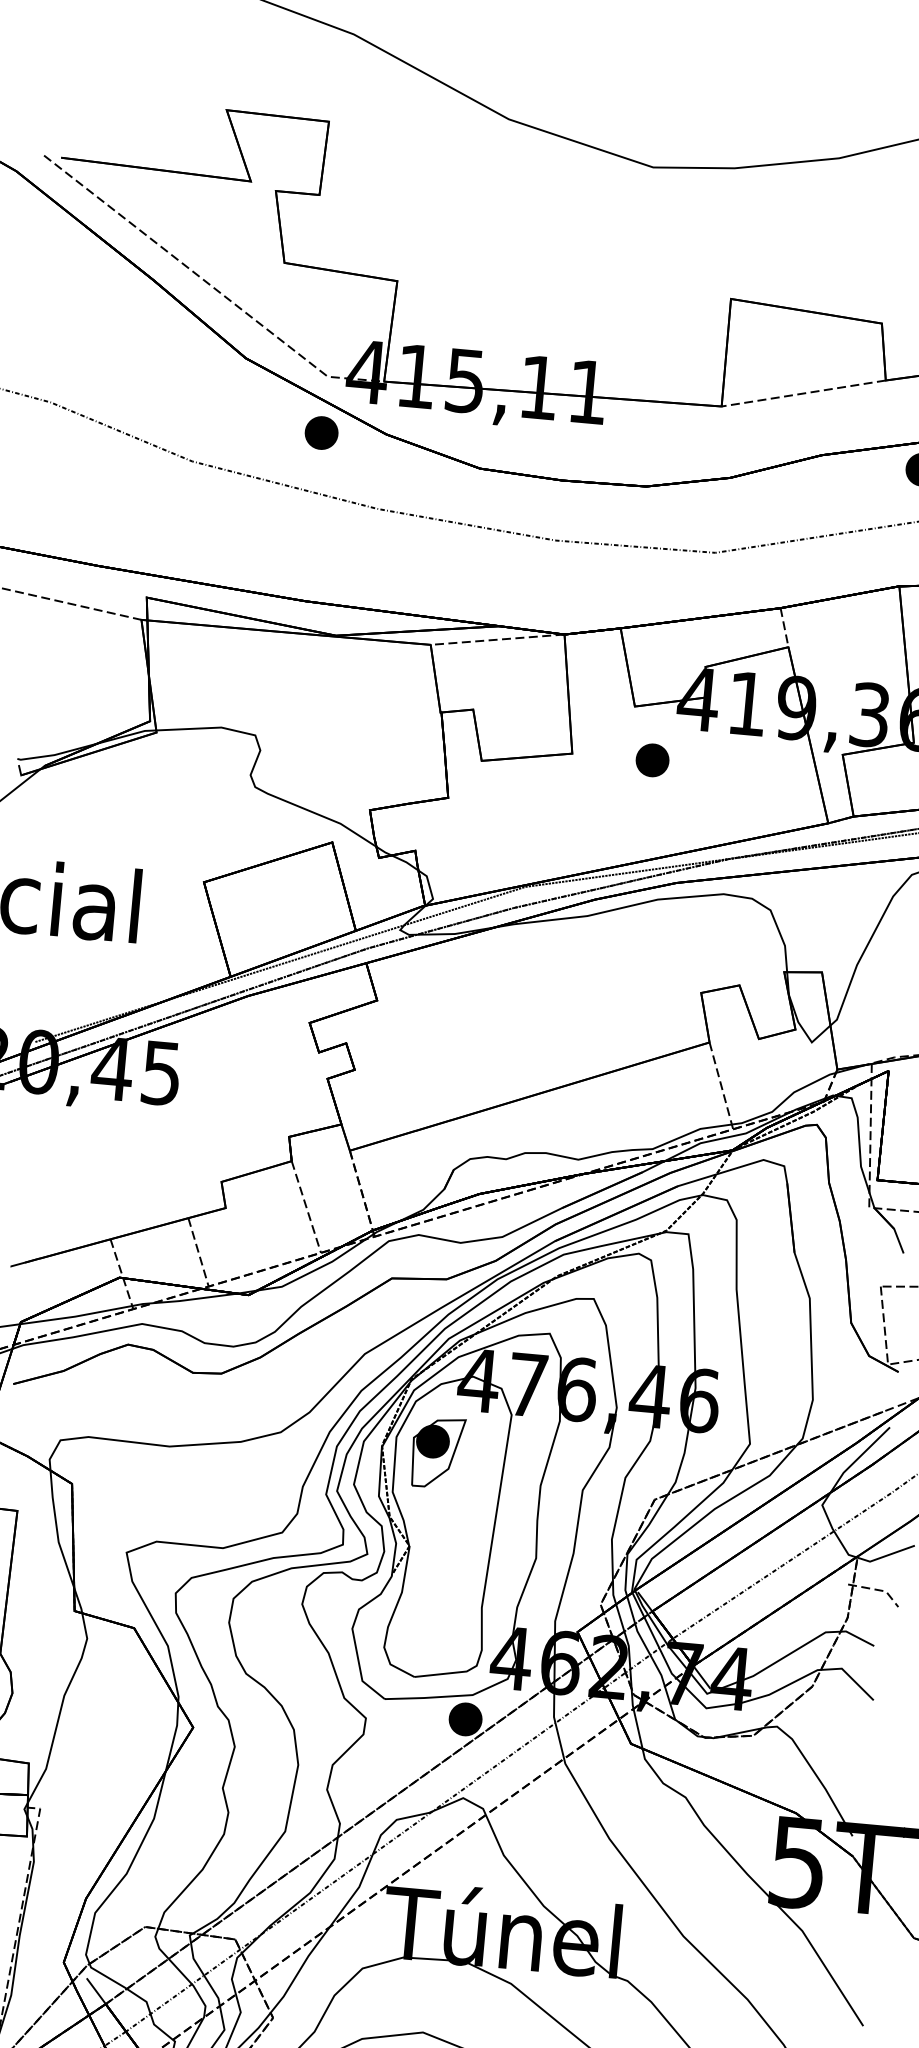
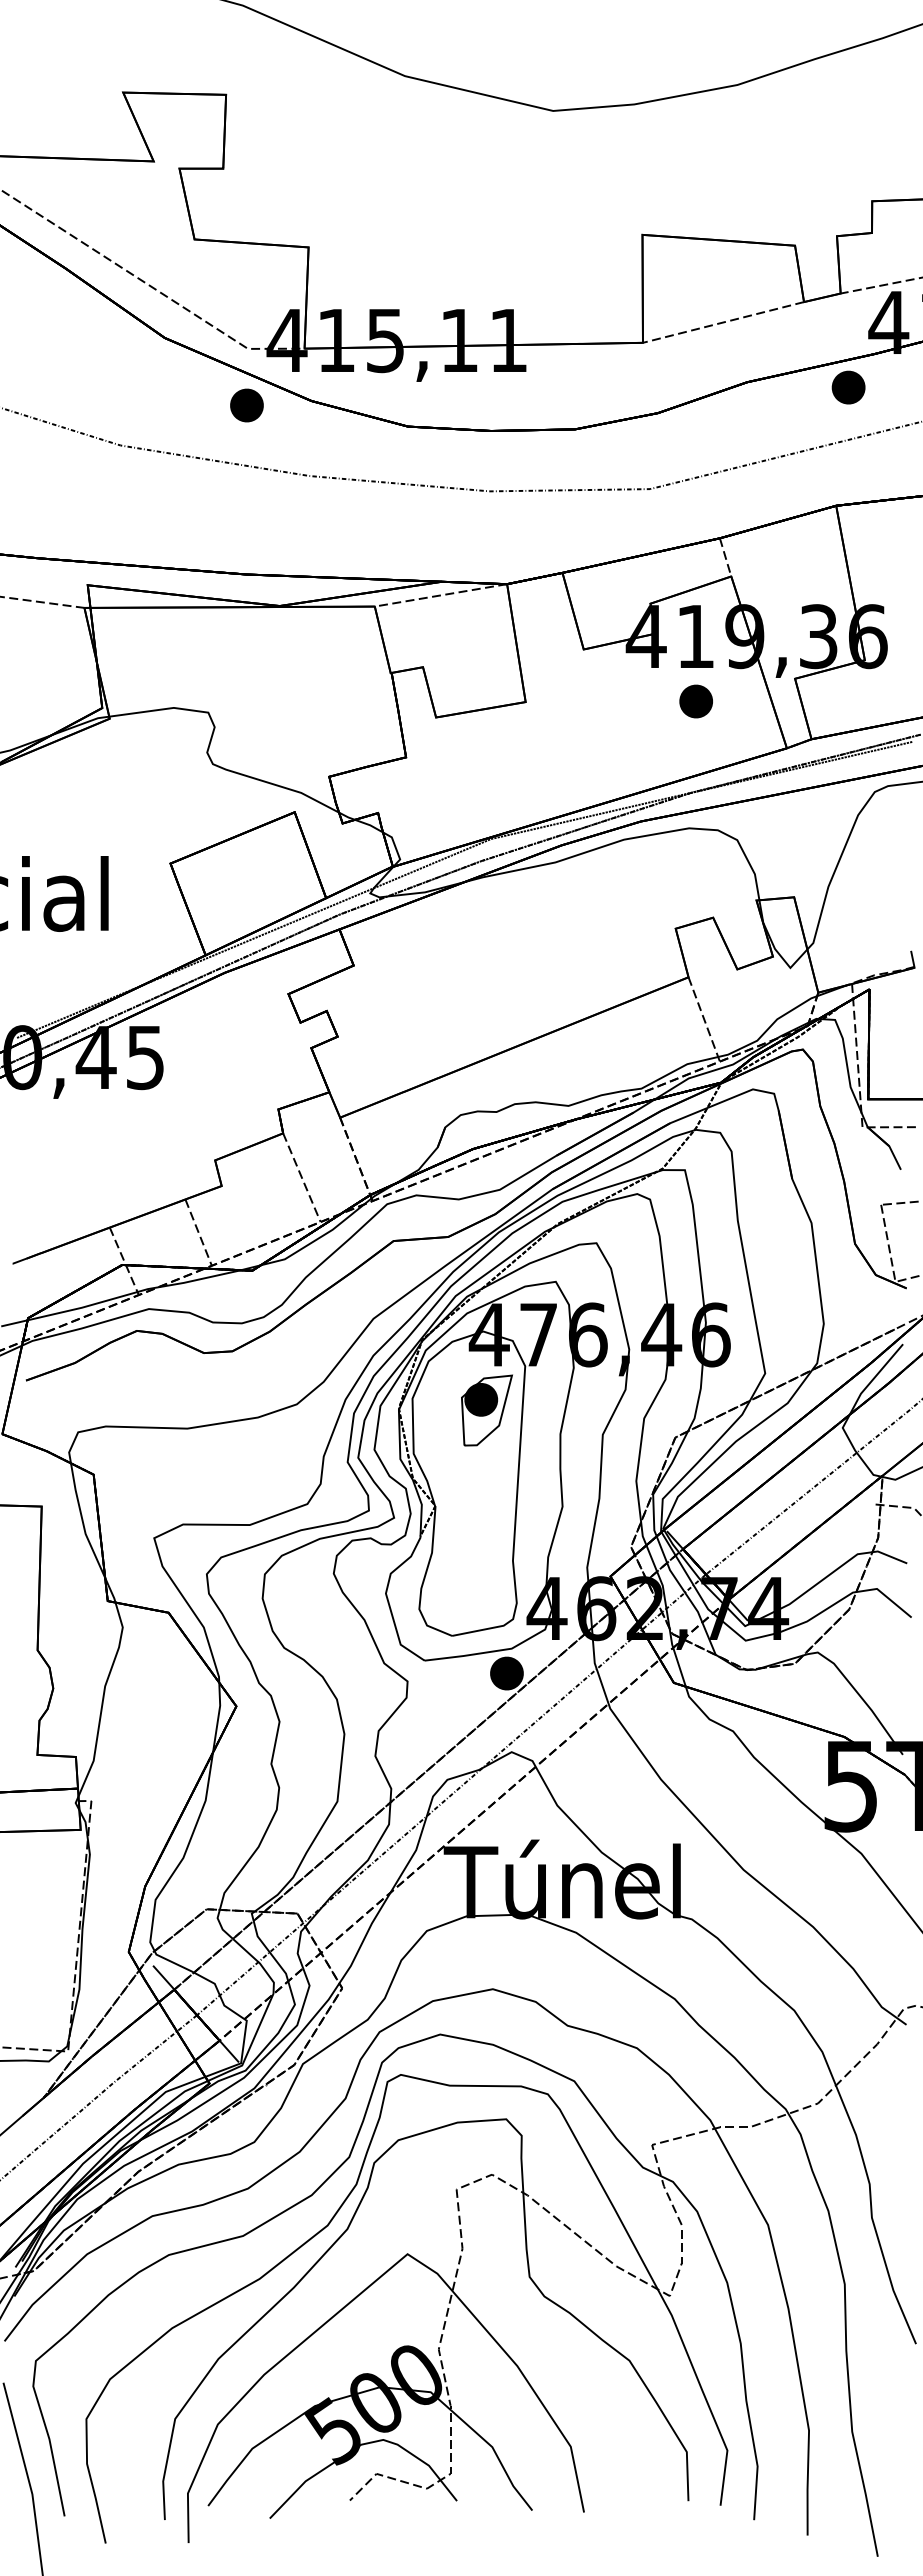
part: (651, 760) -> (695, 701), moved
part: (437, 1452) -> (486, 1410), moved

